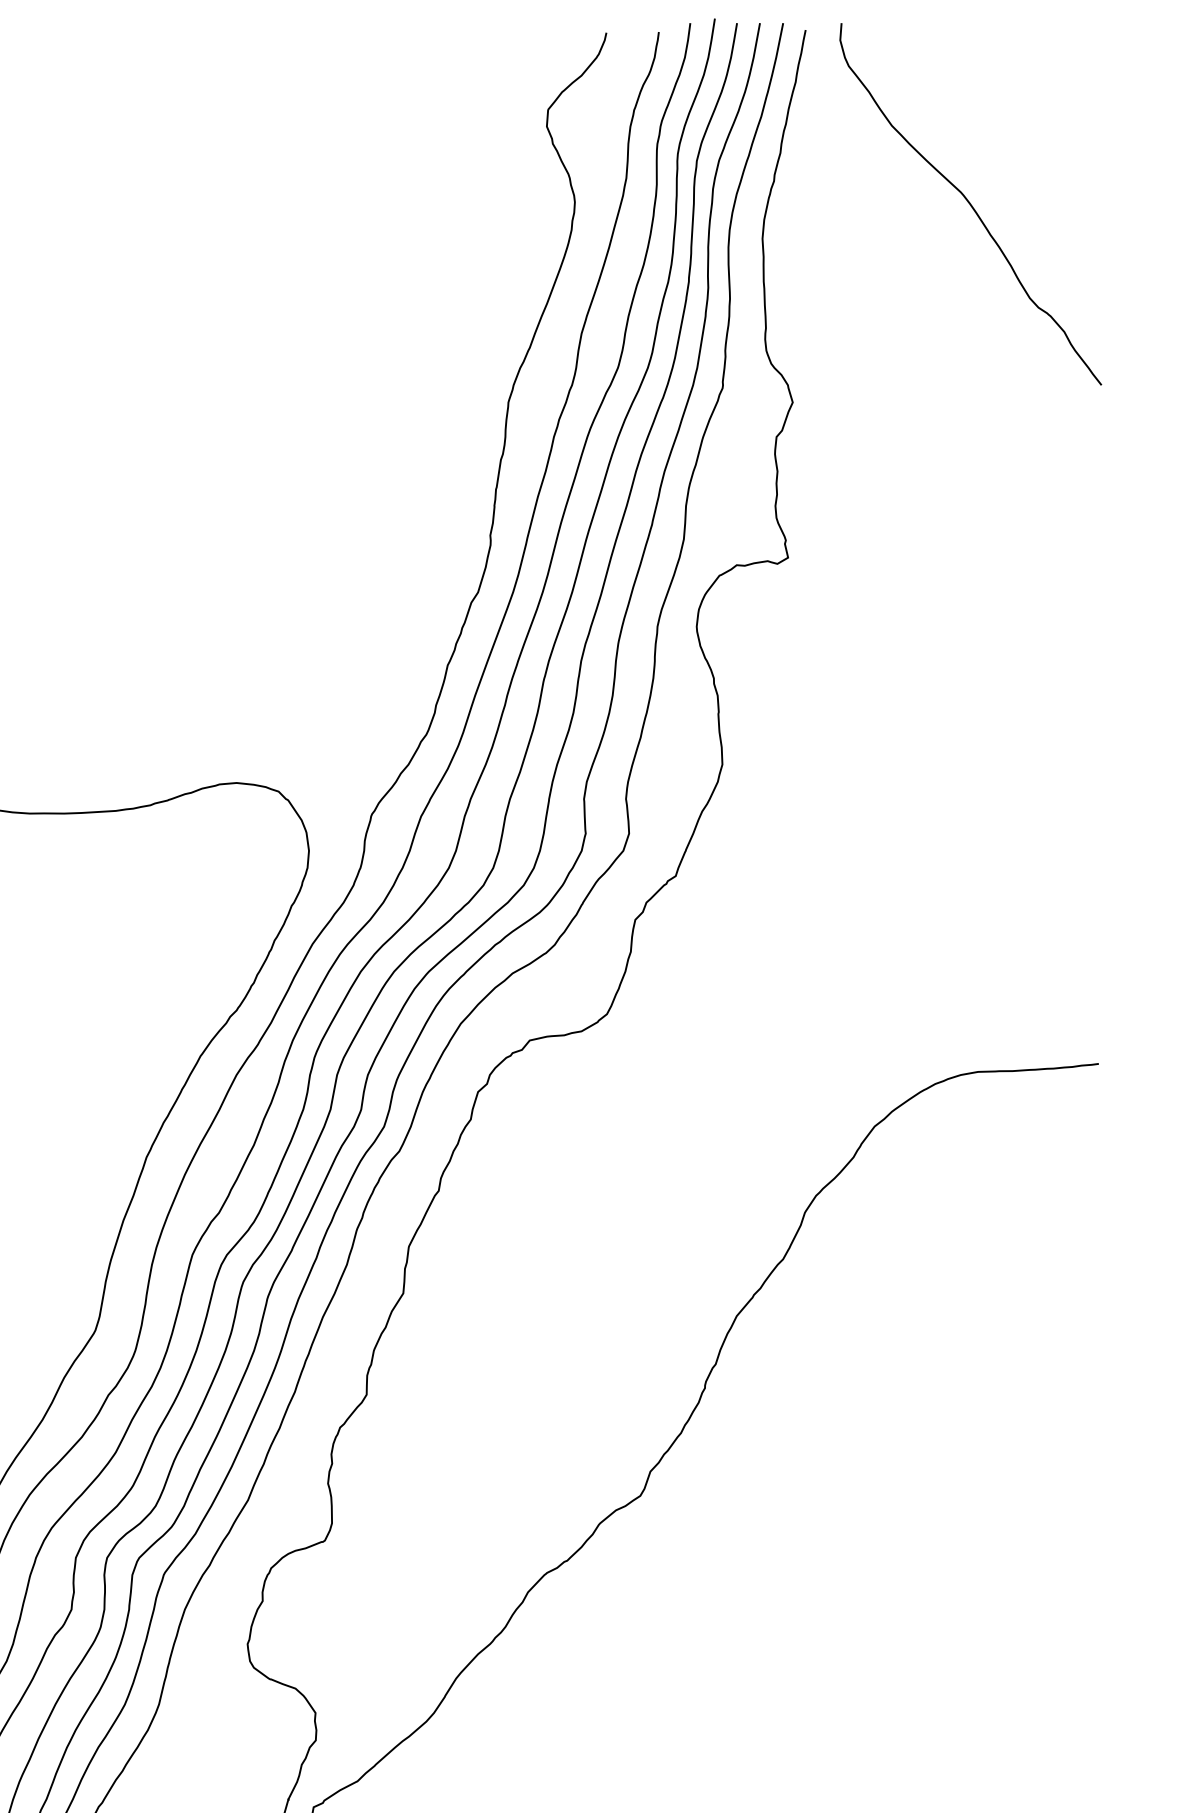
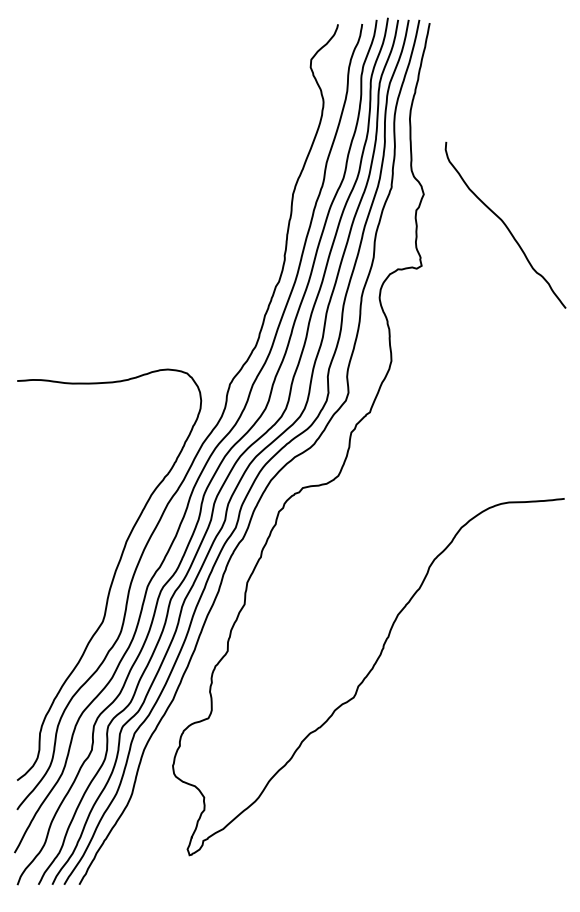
curve: (970, 202) -> (505, 224), moved

